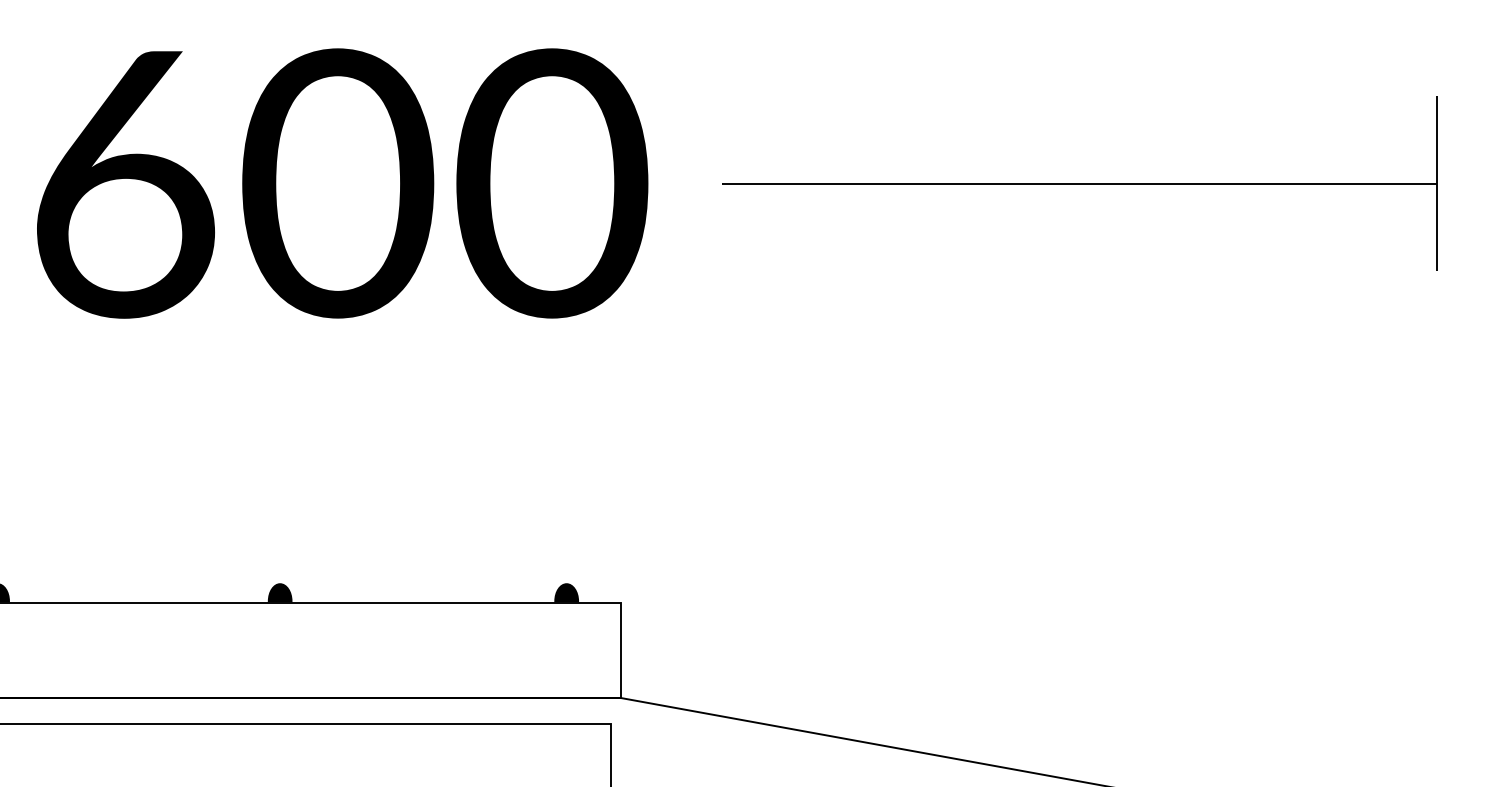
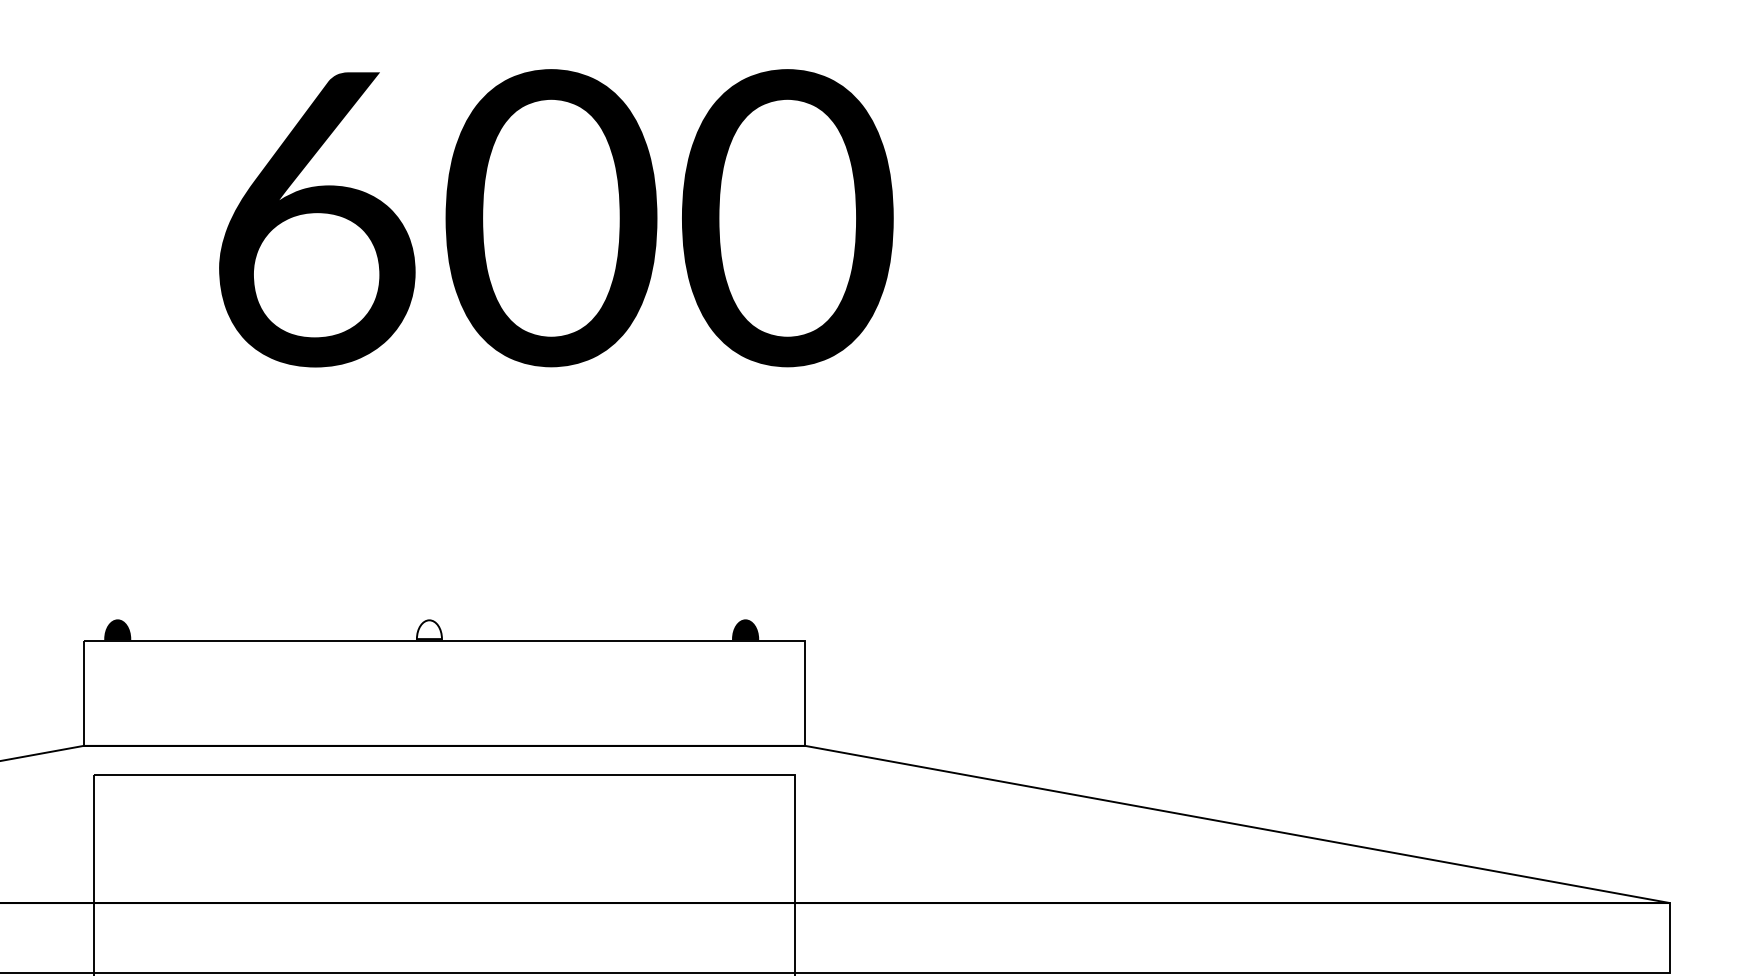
text: (342, 183) -> (556, 218), moved
part: (1079, 183) -> (1311, 178), removed
fill: (279, 592) -> (428, 629), removed

